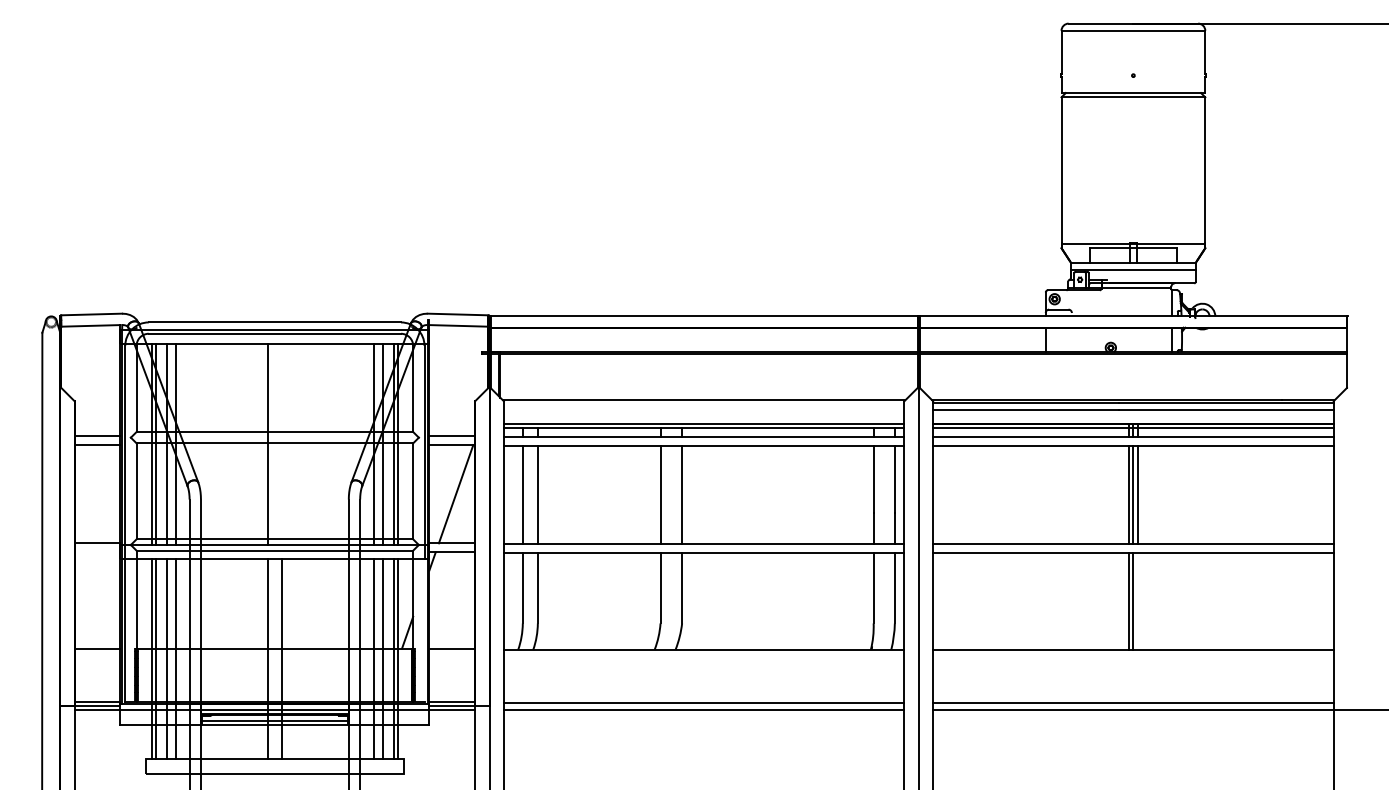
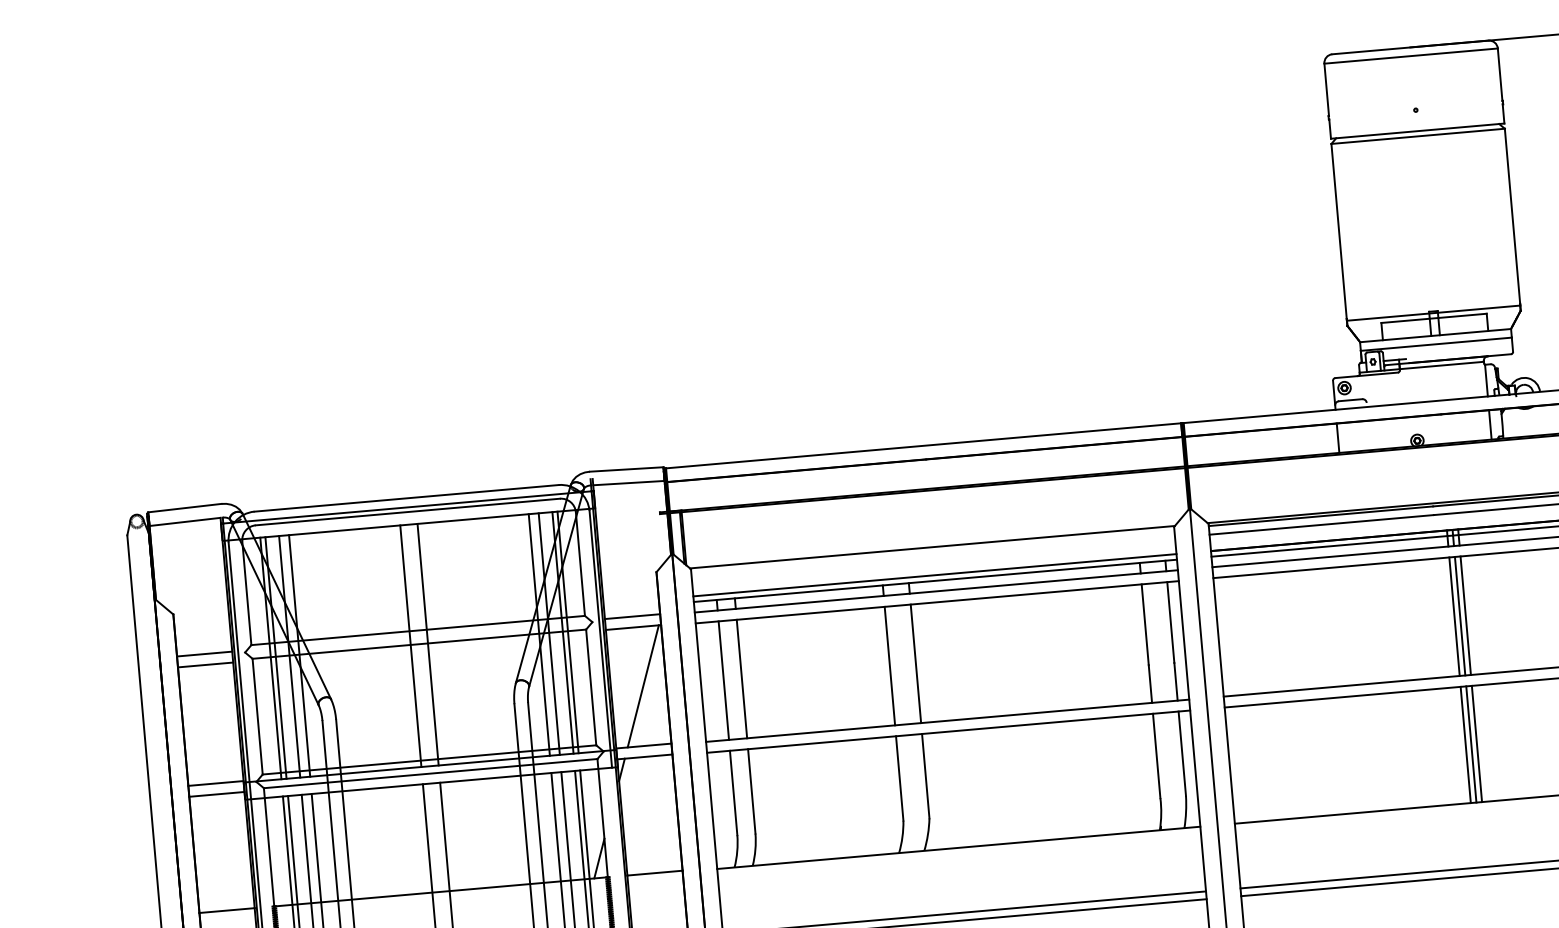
line: (282, 444) -> (428, 644), added
line: (97, 552) -> (216, 794), added
line: (1138, 601) -> (1477, 743), added

